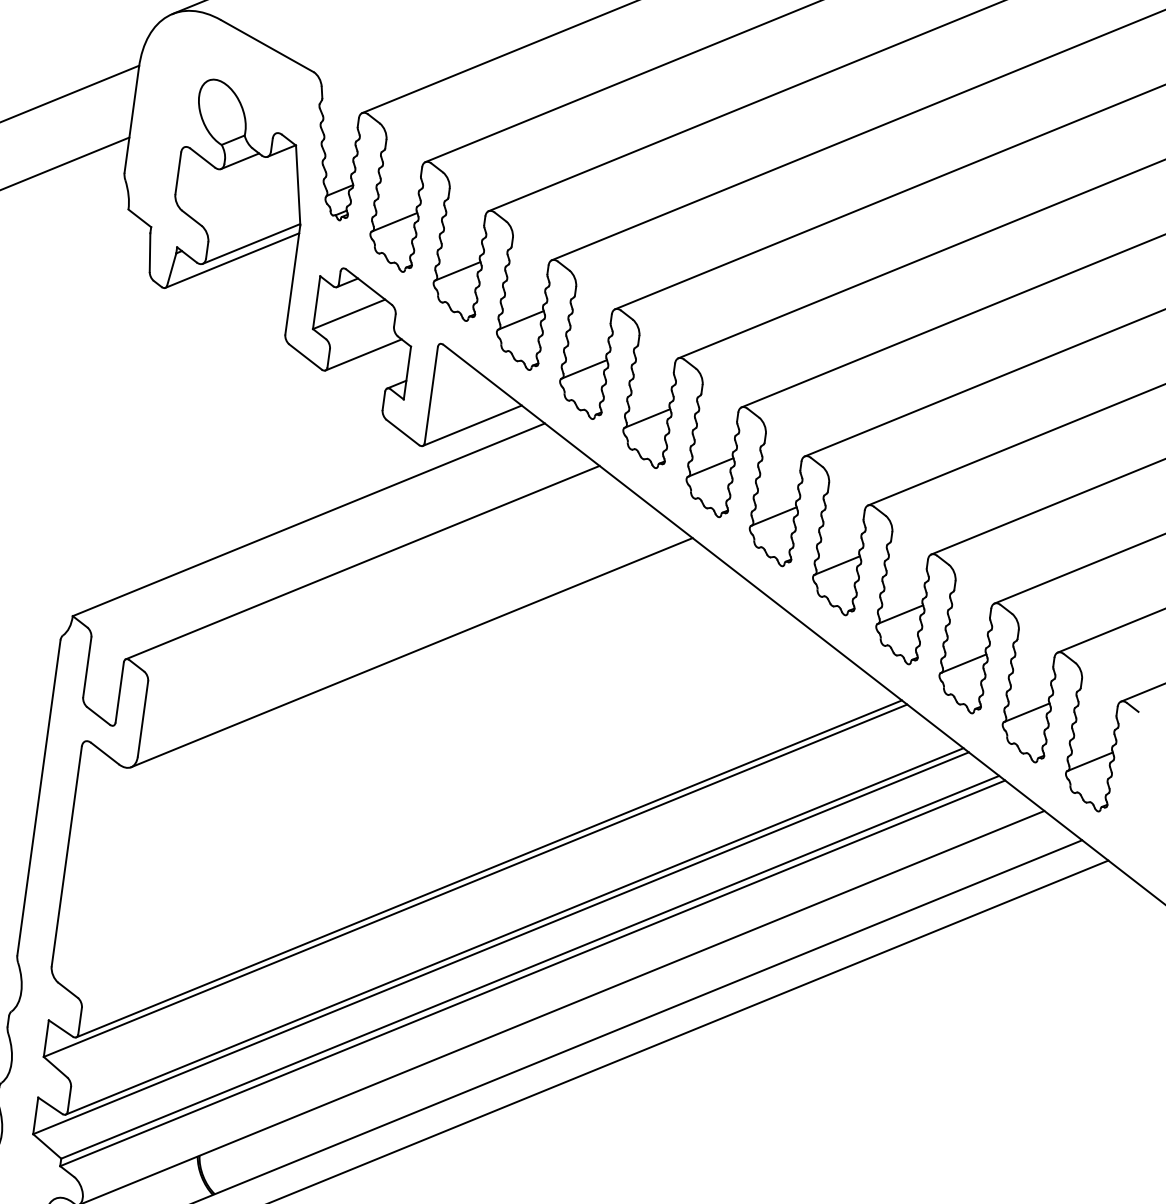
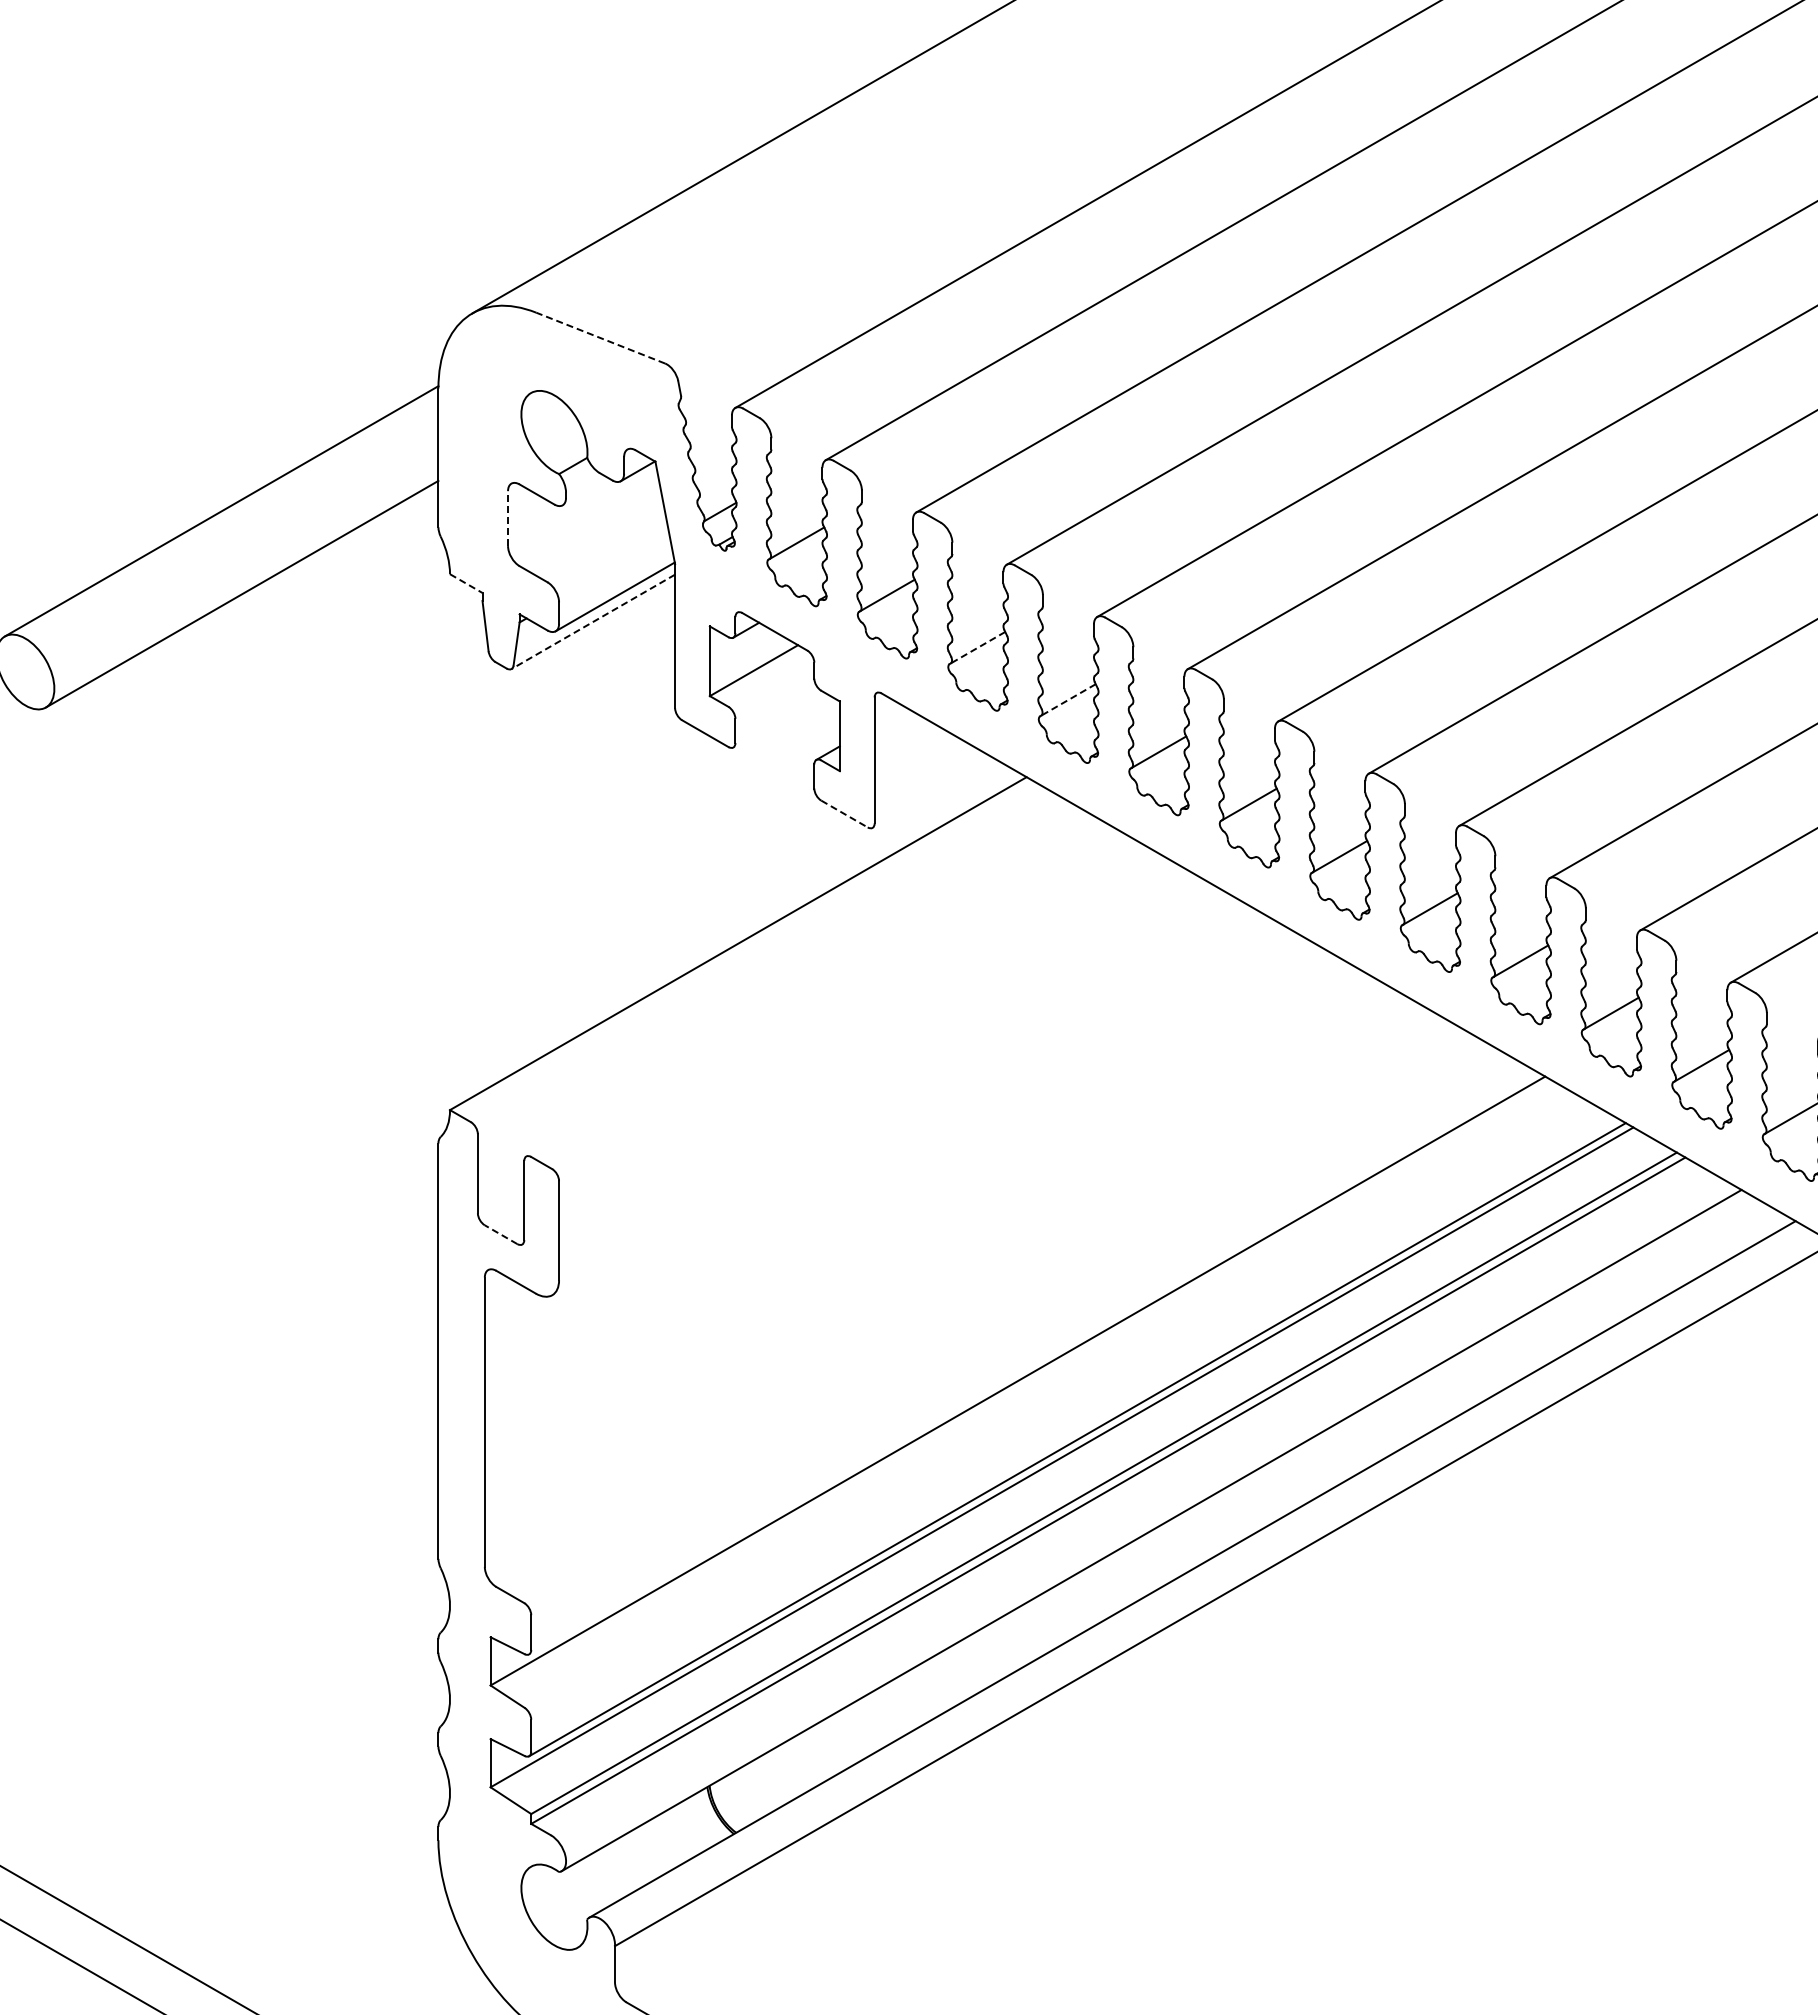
line: (267, 45) -> (600, 337), solid -> dashed
line: (239, 160) -> (585, 491), removed
line: (178, 173) -> (508, 518), solid -> dashed
line: (140, 218) -> (466, 583), solid -> dashed
line: (231, 261) -> (592, 622), solid -> dashed
line: (521, 319) -> (977, 647), solid -> dashed
line: (363, 354) -> (779, 720), removed
line: (584, 369) -> (1068, 700), solid -> dashed
line: (471, 425) -> (932, 792), removed
line: (402, 432) -> (844, 814), solid -> dashed
line: (362, 562) -> (815, 989), removed
line: (412, 652) -> (895, 1097), removed
line: (98, 715) -> (501, 1234), solid -> dashed
line: (489, 869) -> (1033, 1363), removed

